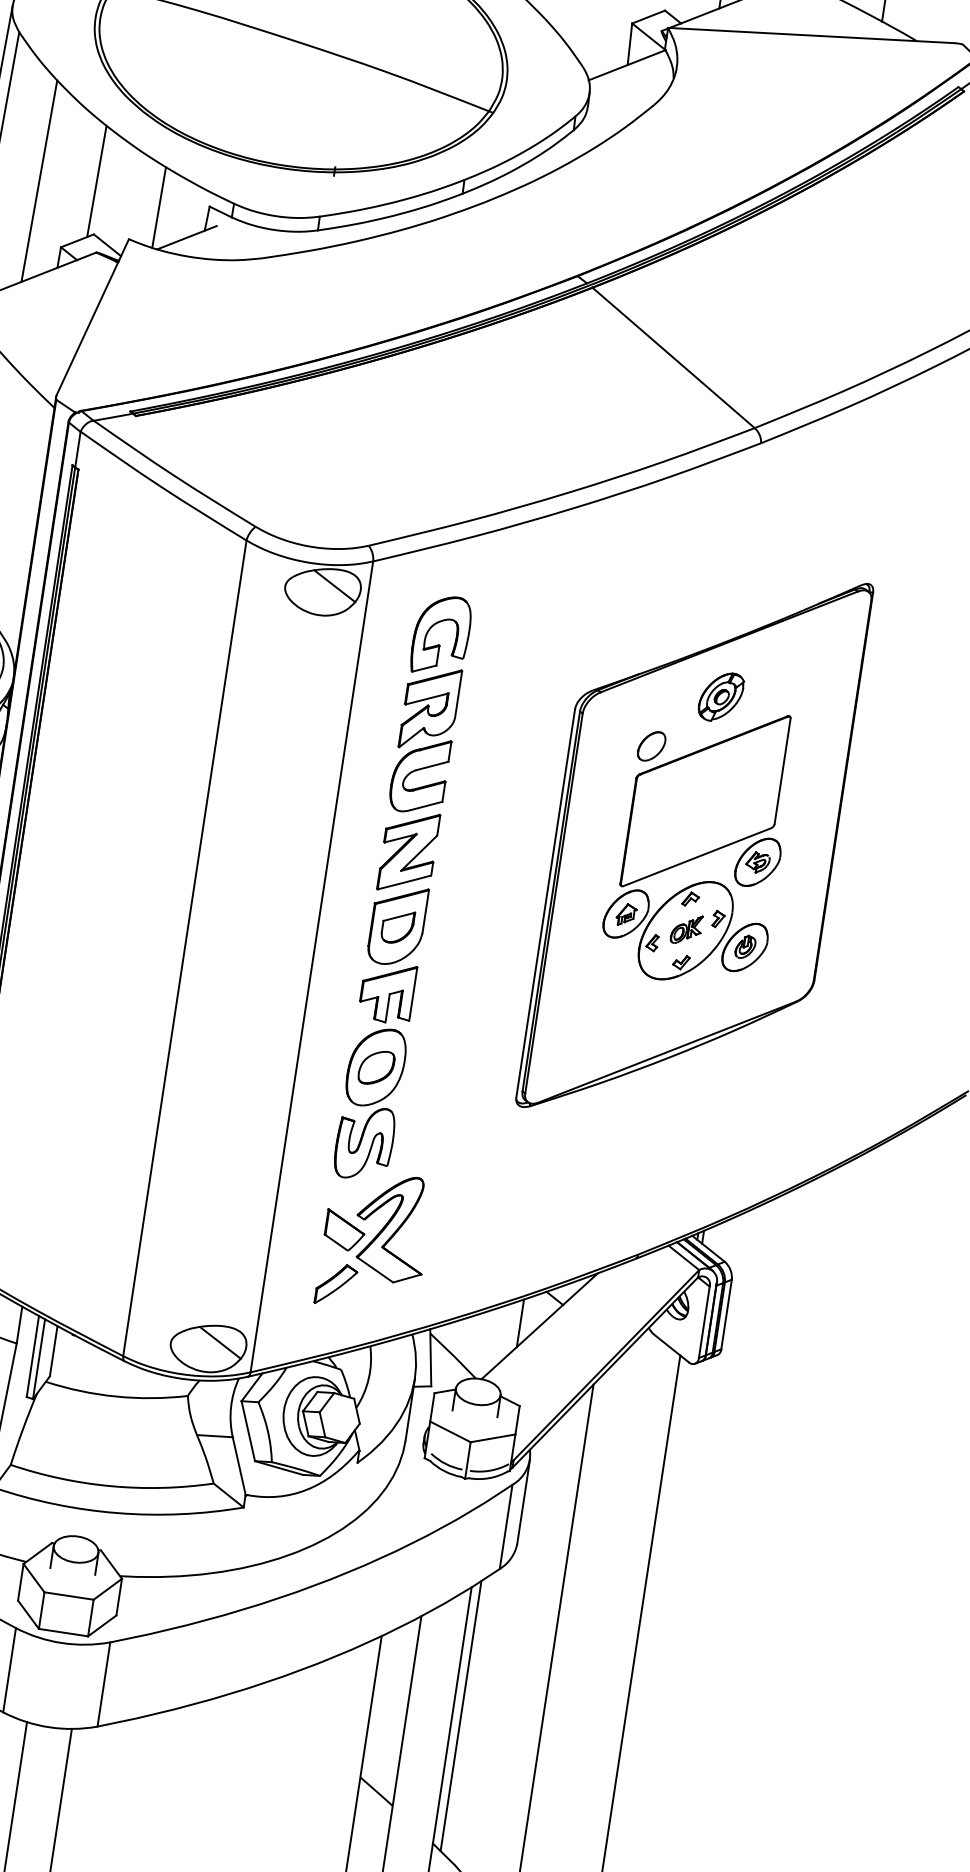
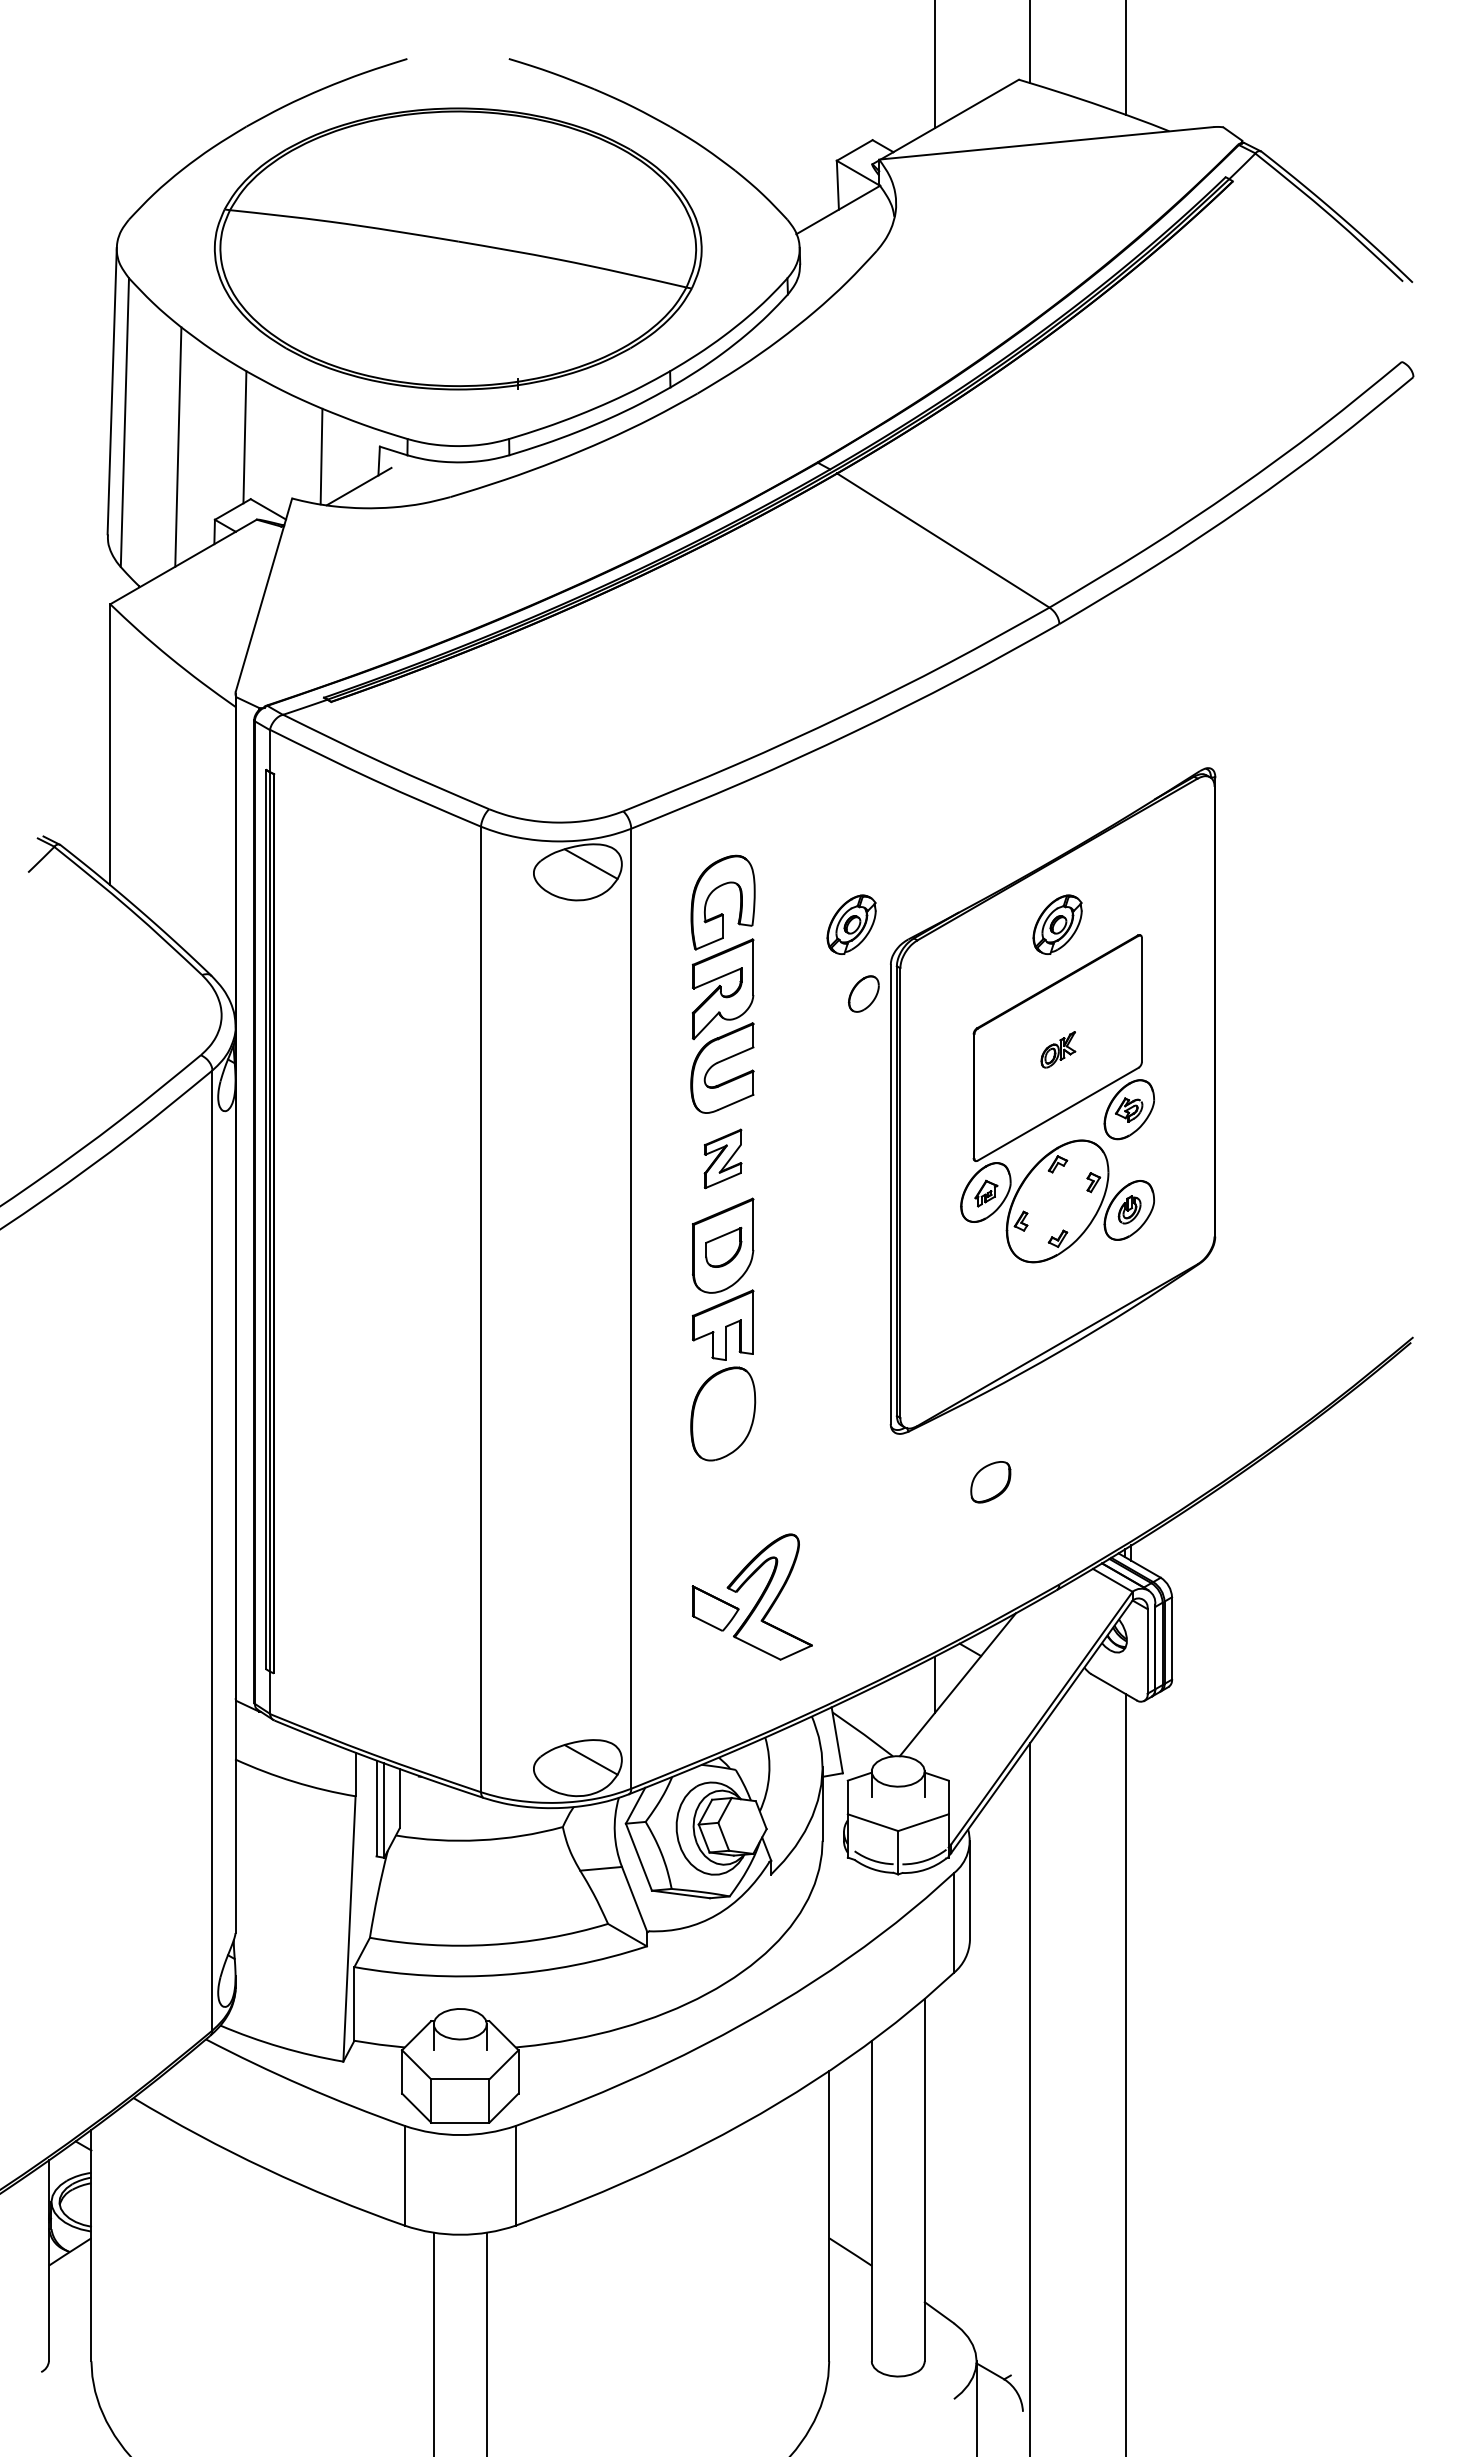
part: (547, 670) -> (851, 924), added
part: (651, 745) -> (863, 993), moved
part: (408, 851) -> (722, 1158), size x0.6
part: (686, 929) -> (1058, 1049), moved
part: (376, 1068) -> (990, 1482), moved
part: (364, 1143) -> (723, 1503), removed
part: (336, 1284) -> (715, 1671), removed
line: (461, 1715) -> (935, 2149), removed

